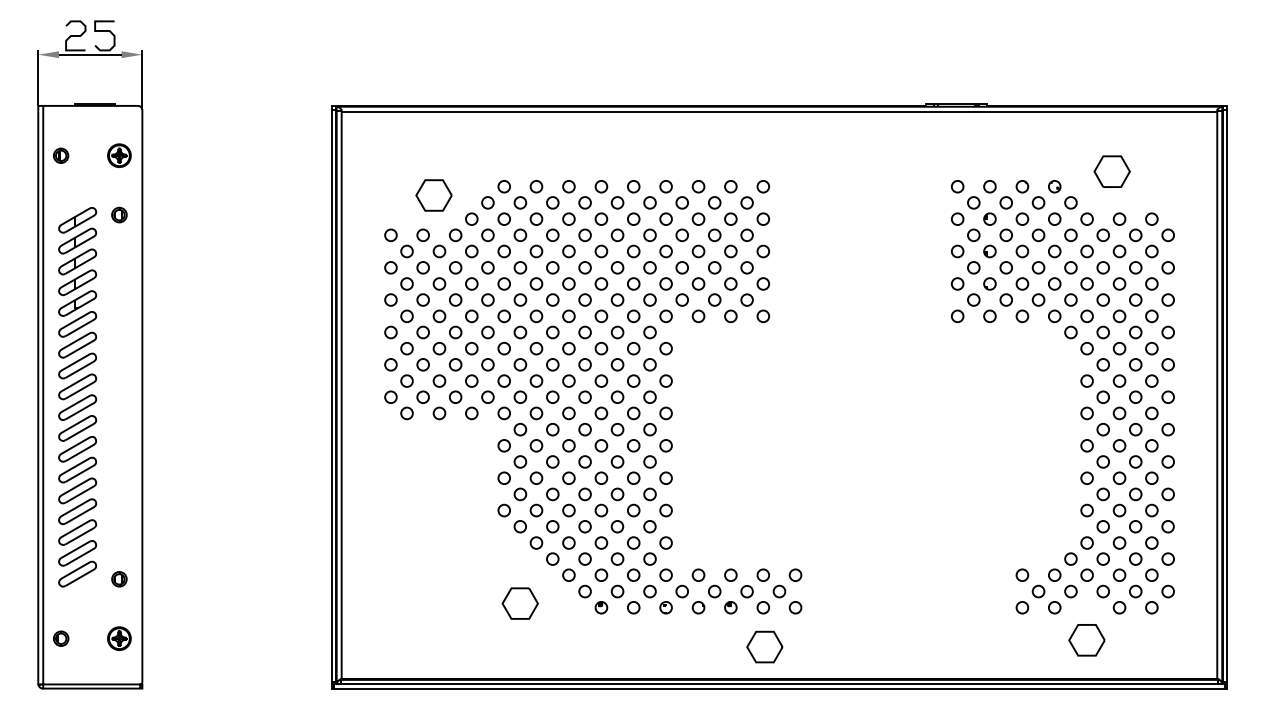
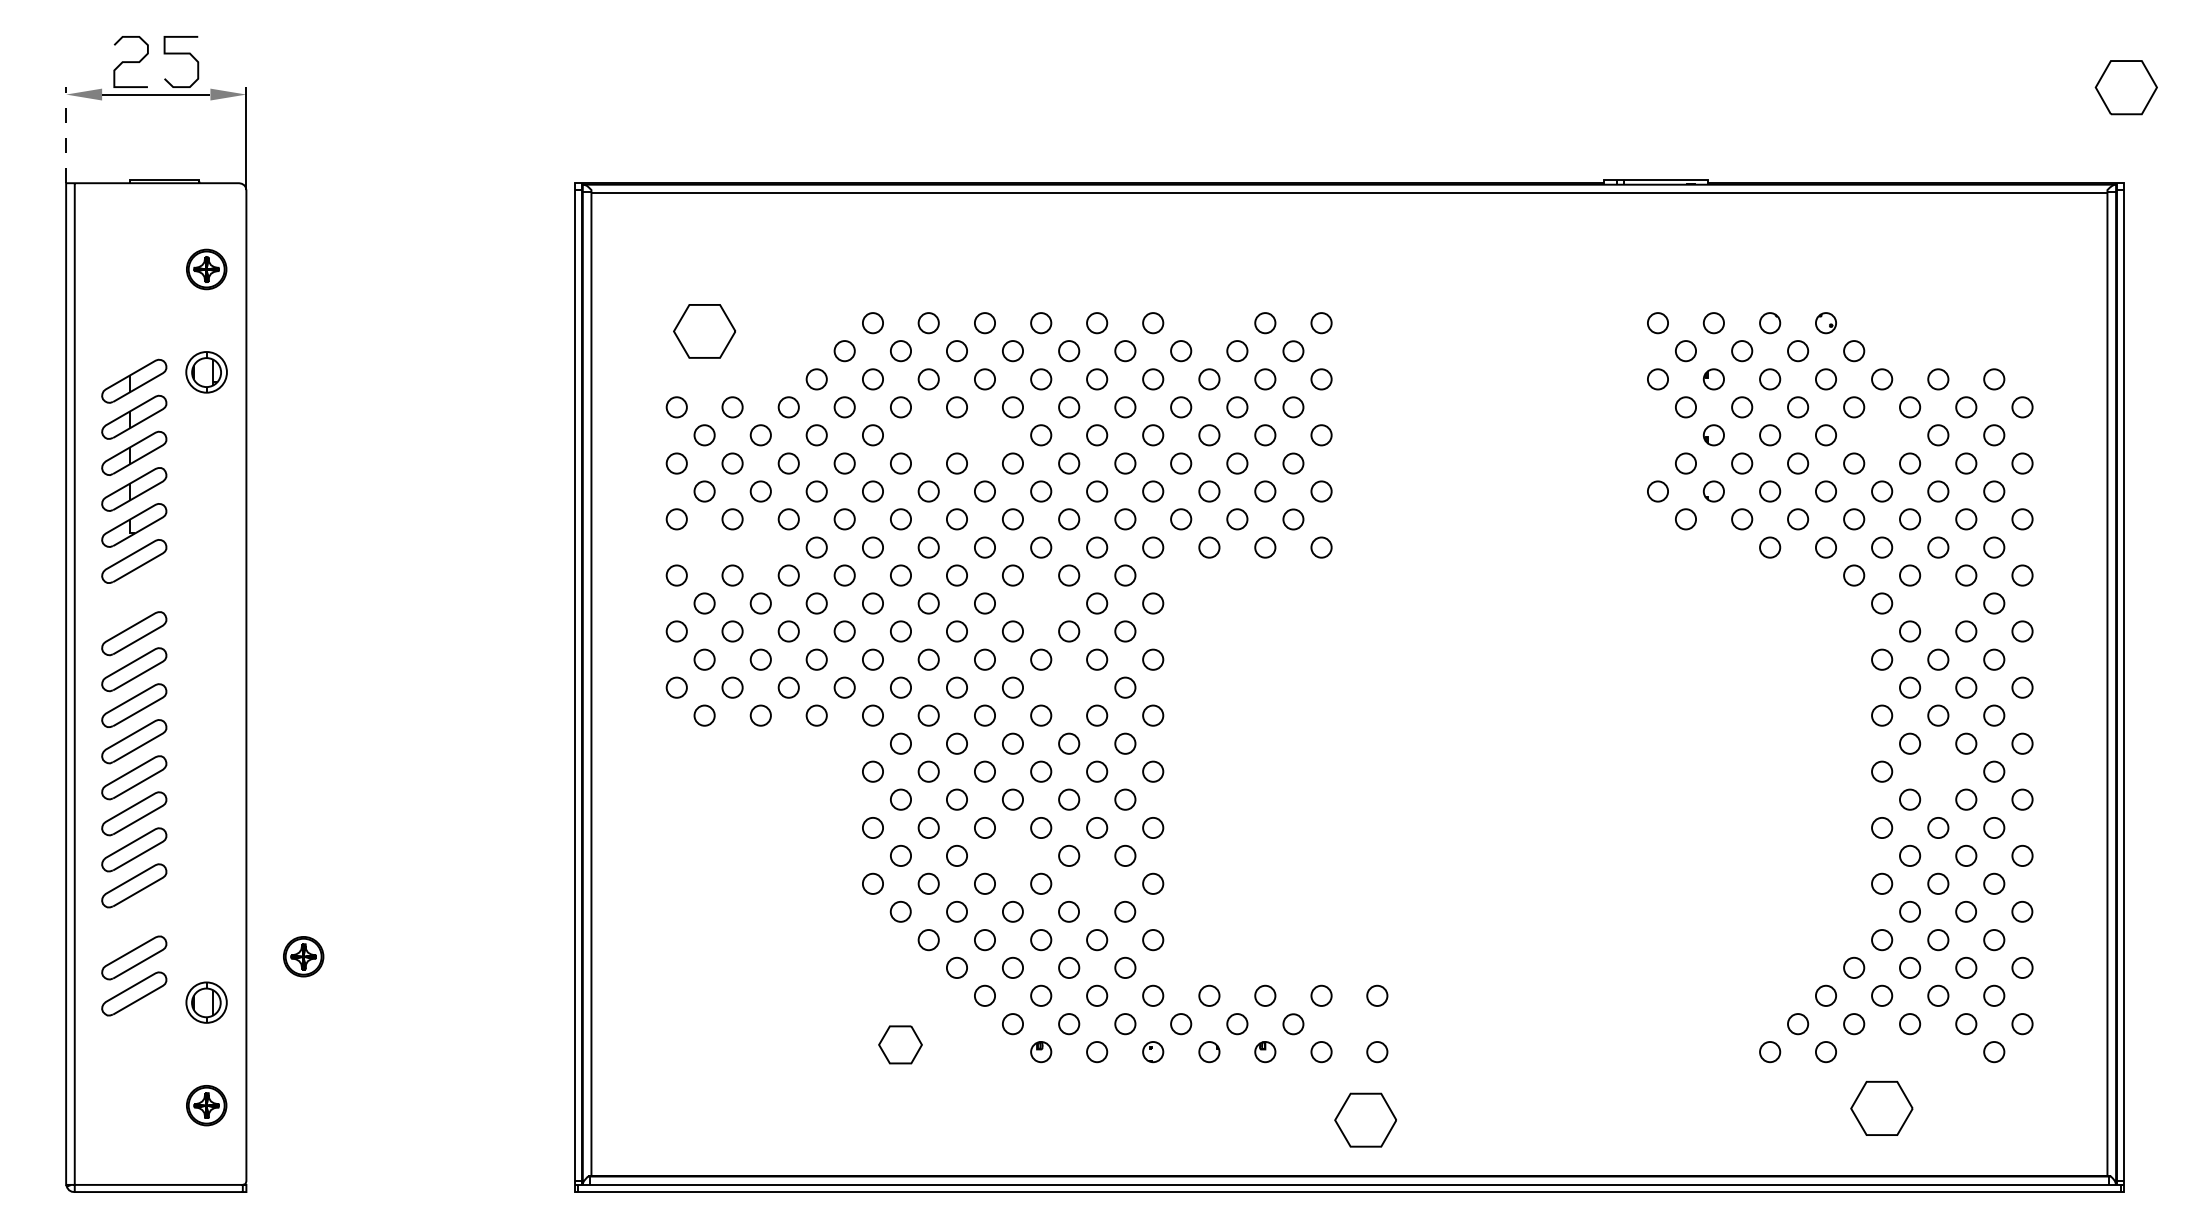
line: (38, 77) -> (66, 134), solid -> dashed
part: (61, 155) -> (106, 269), removed
part: (1111, 171) -> (2125, 87), moved
circle: (698, 186) -> (1209, 322), removed
part: (433, 195) -> (703, 331), moved
part: (119, 214) -> (206, 371), size x1.6
circle: (536, 251) -> (928, 435), removed
circle: (568, 251) -> (984, 435), removed
circle: (957, 251) -> (1657, 435), removed
circle: (1086, 251) -> (1881, 435), removed
circle: (406, 316) -> (703, 547), removed
circle: (439, 316) -> (760, 547), removed
circle: (957, 316) -> (1657, 547), removed
circle: (989, 316) -> (1713, 547), removed
curve: (76, 342) -> (132, 592), removed
circle: (601, 348) -> (1041, 603), removed
circle: (1119, 348) -> (1938, 603), removed
circle: (617, 396) -> (1069, 686), removed
circle: (1119, 445) -> (1938, 771), removed
circle: (584, 494) -> (1011, 856), removed
circle: (633, 510) -> (1096, 883), removed
curve: (75, 530) -> (130, 918), removed
part: (175, 552) -> (303, 956), added
circle: (1022, 574) -> (1770, 994), removed
part: (119, 579) -> (206, 1003), size x1.6
circle: (779, 591) -> (1349, 1023), removed
part: (519, 603) -> (899, 1044), size x0.7
circle: (1119, 607) -> (1938, 1051), removed
part: (61, 638) -> (106, 1105), removed
part: (764, 646) -> (1365, 1119), moved

